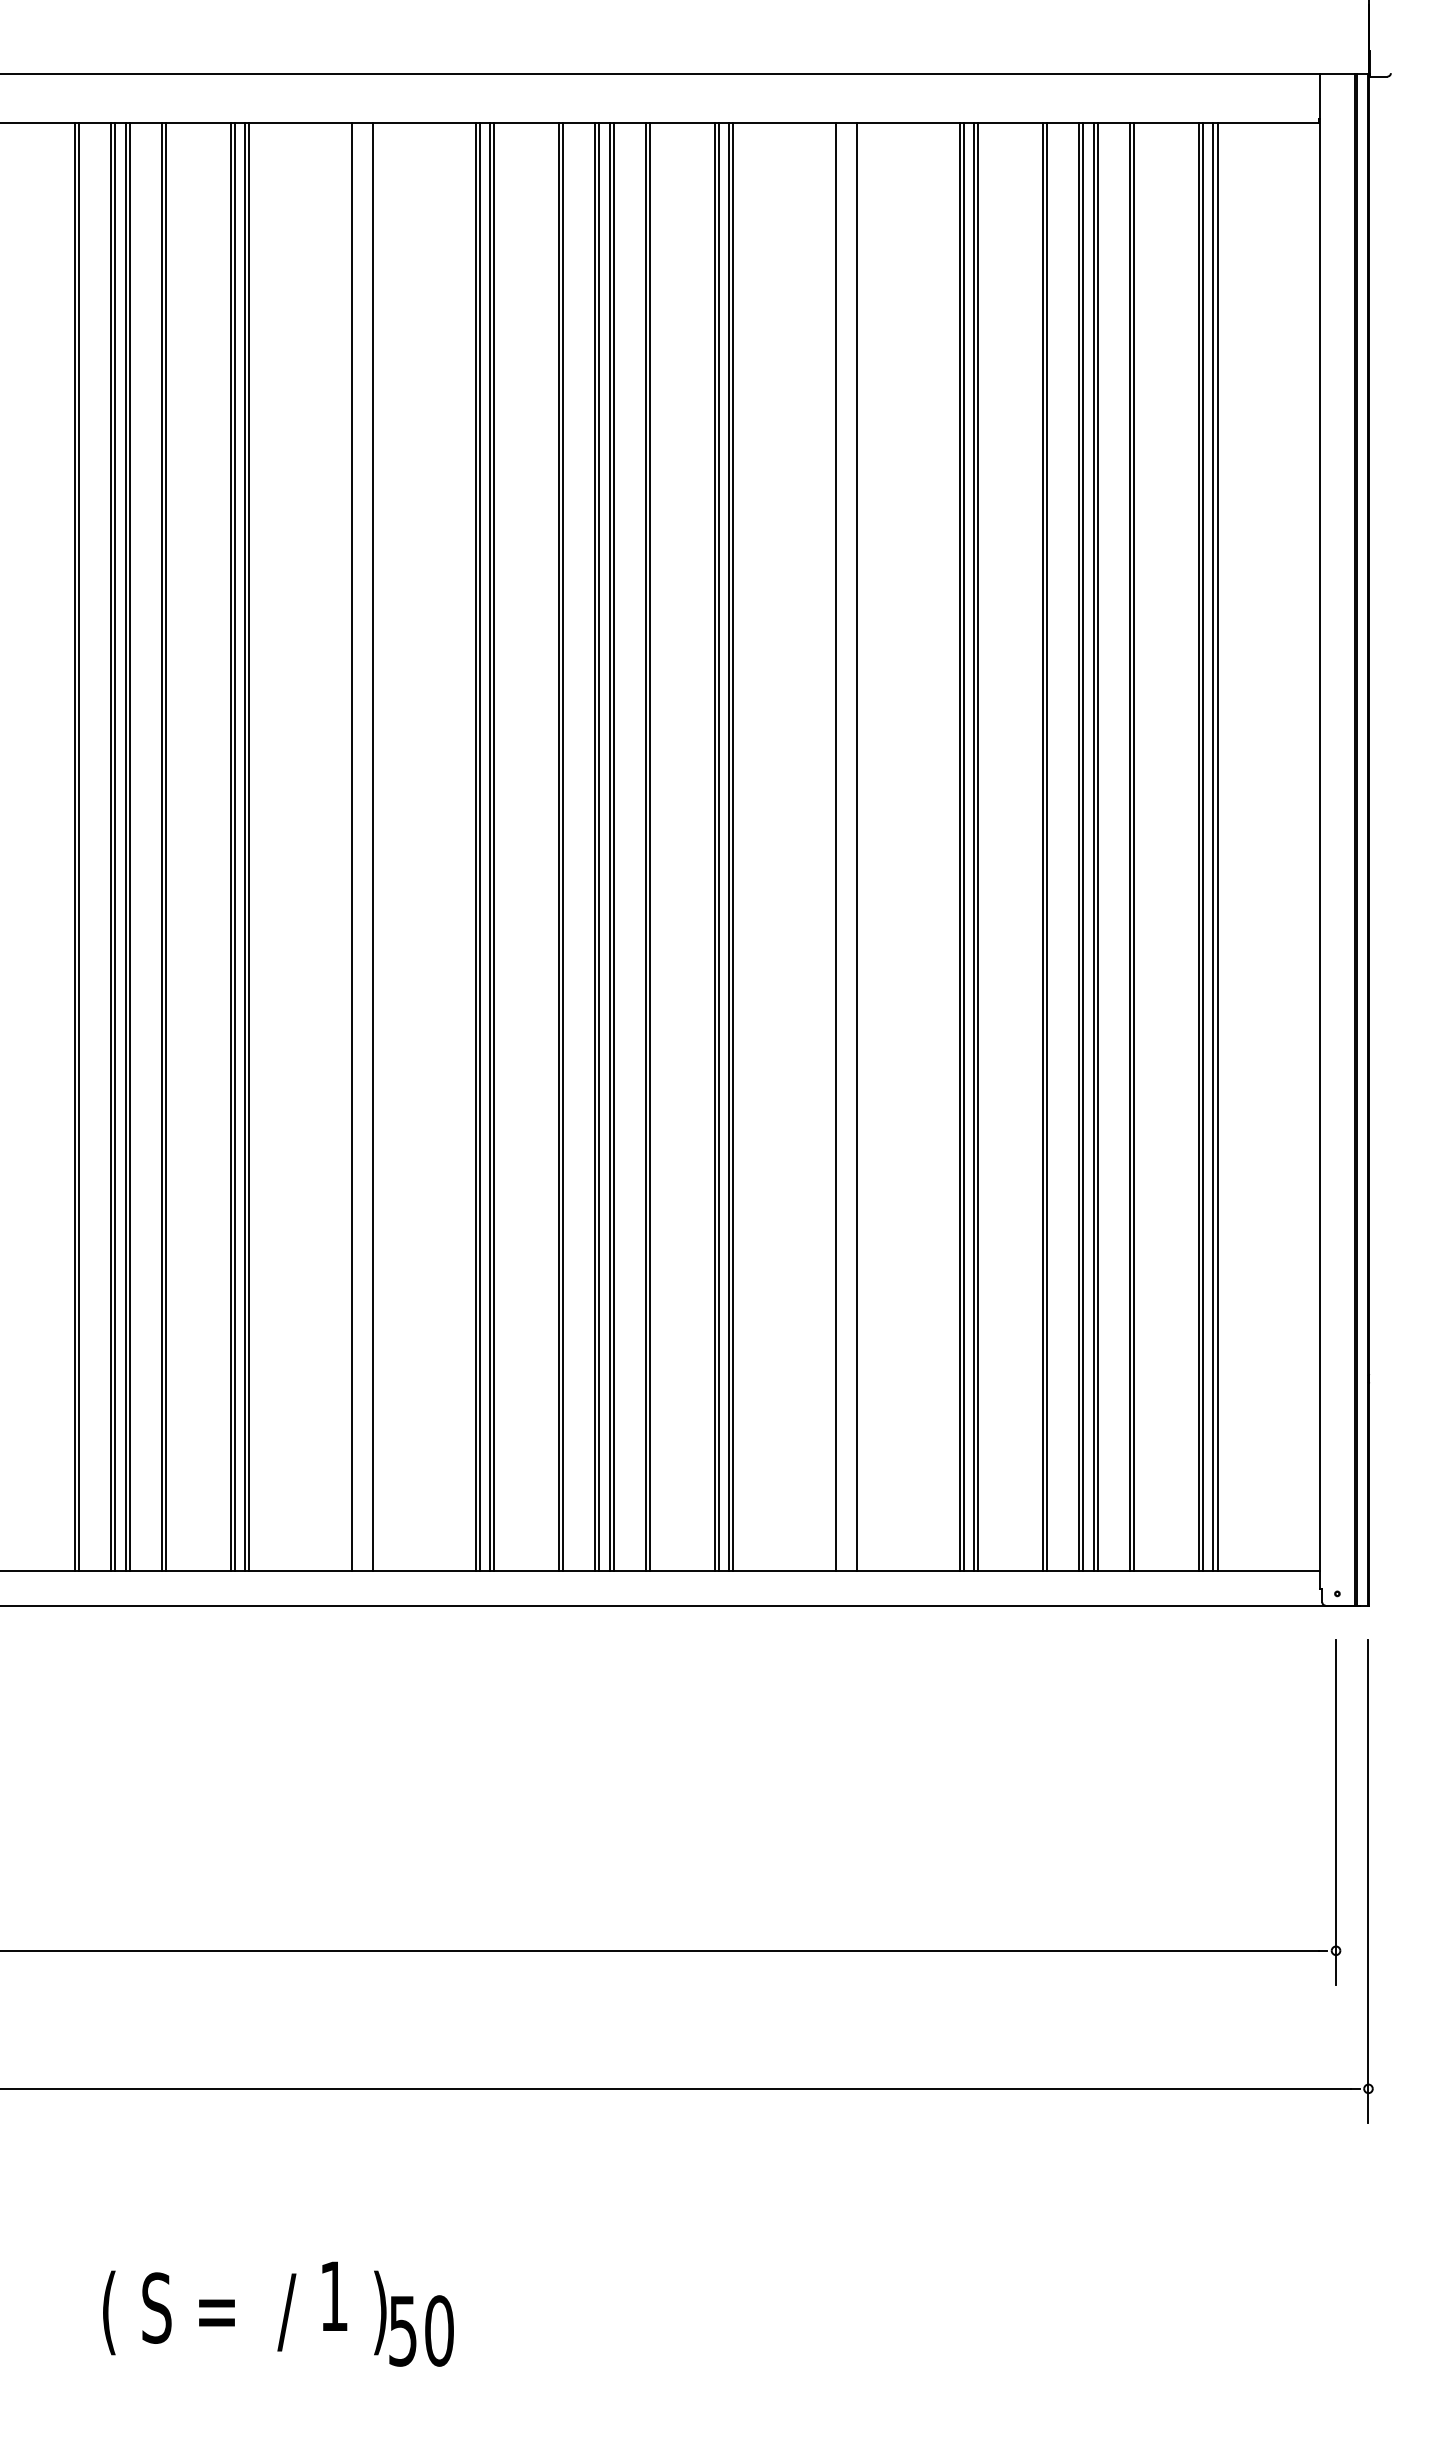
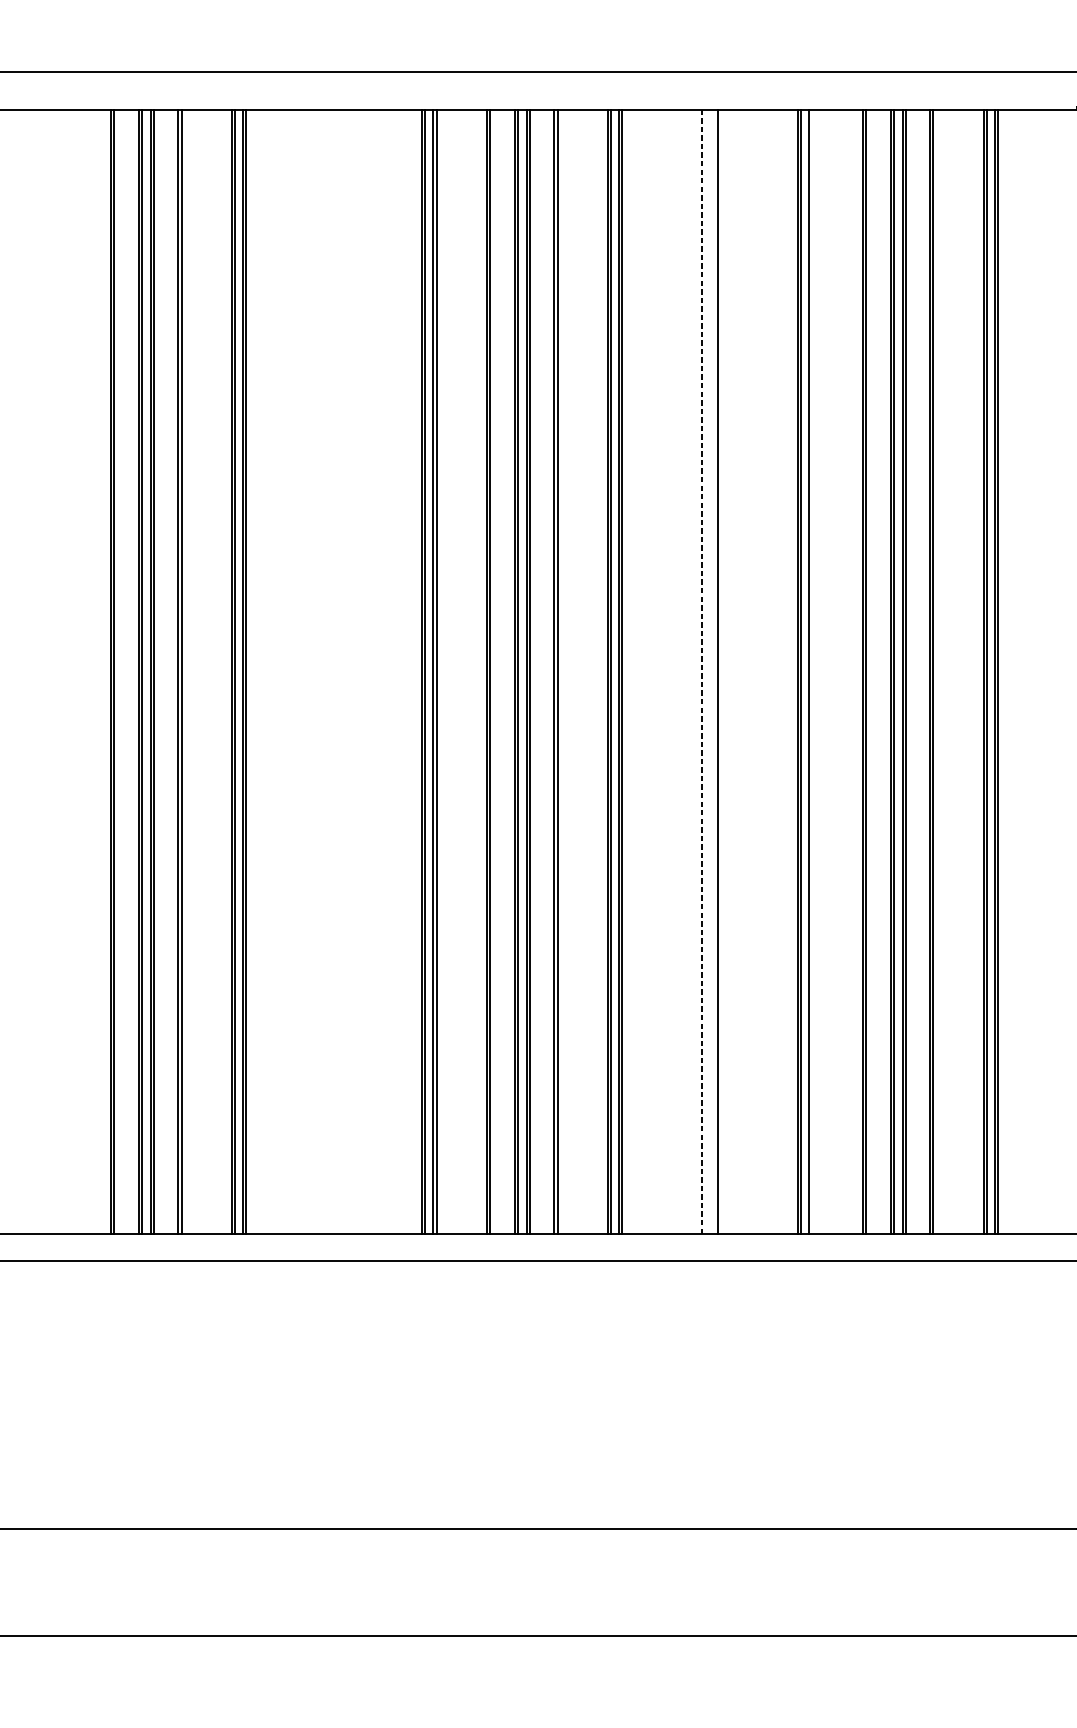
line: (351, 847) -> (325, 672), removed
line: (373, 847) -> (342, 672), removed
line: (835, 847) -> (701, 672), solid -> dashed
line: (978, 847) -> (812, 672), removed

